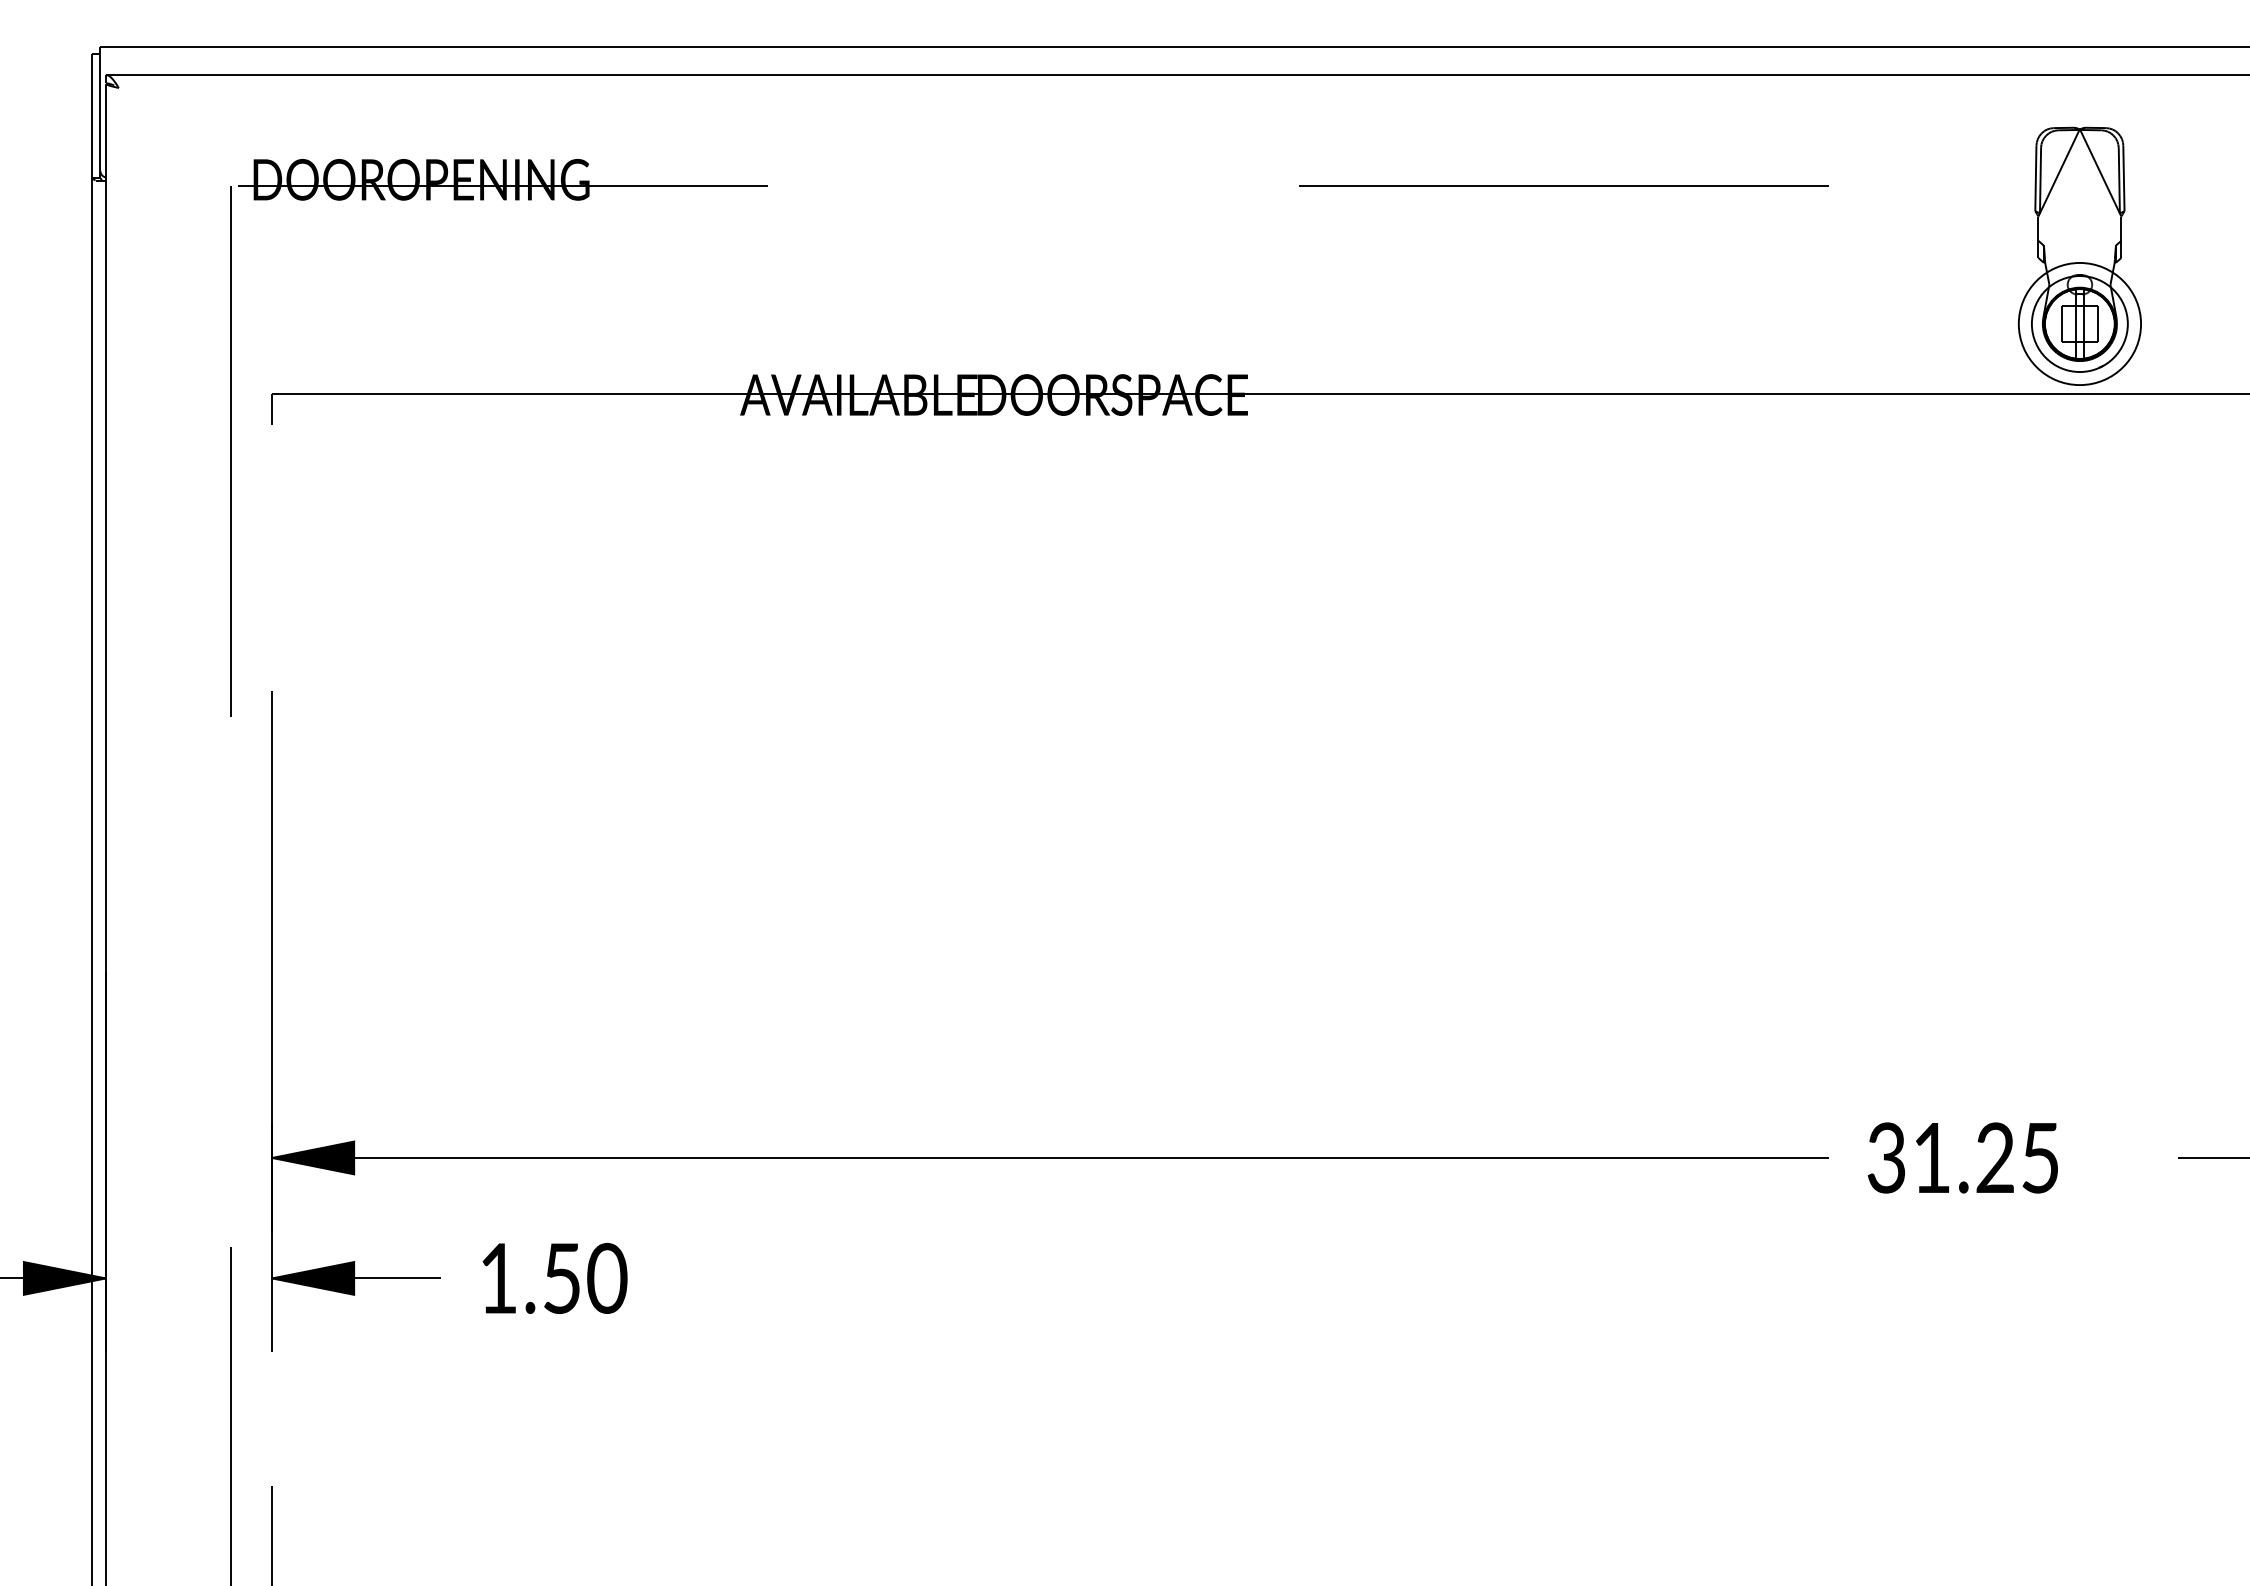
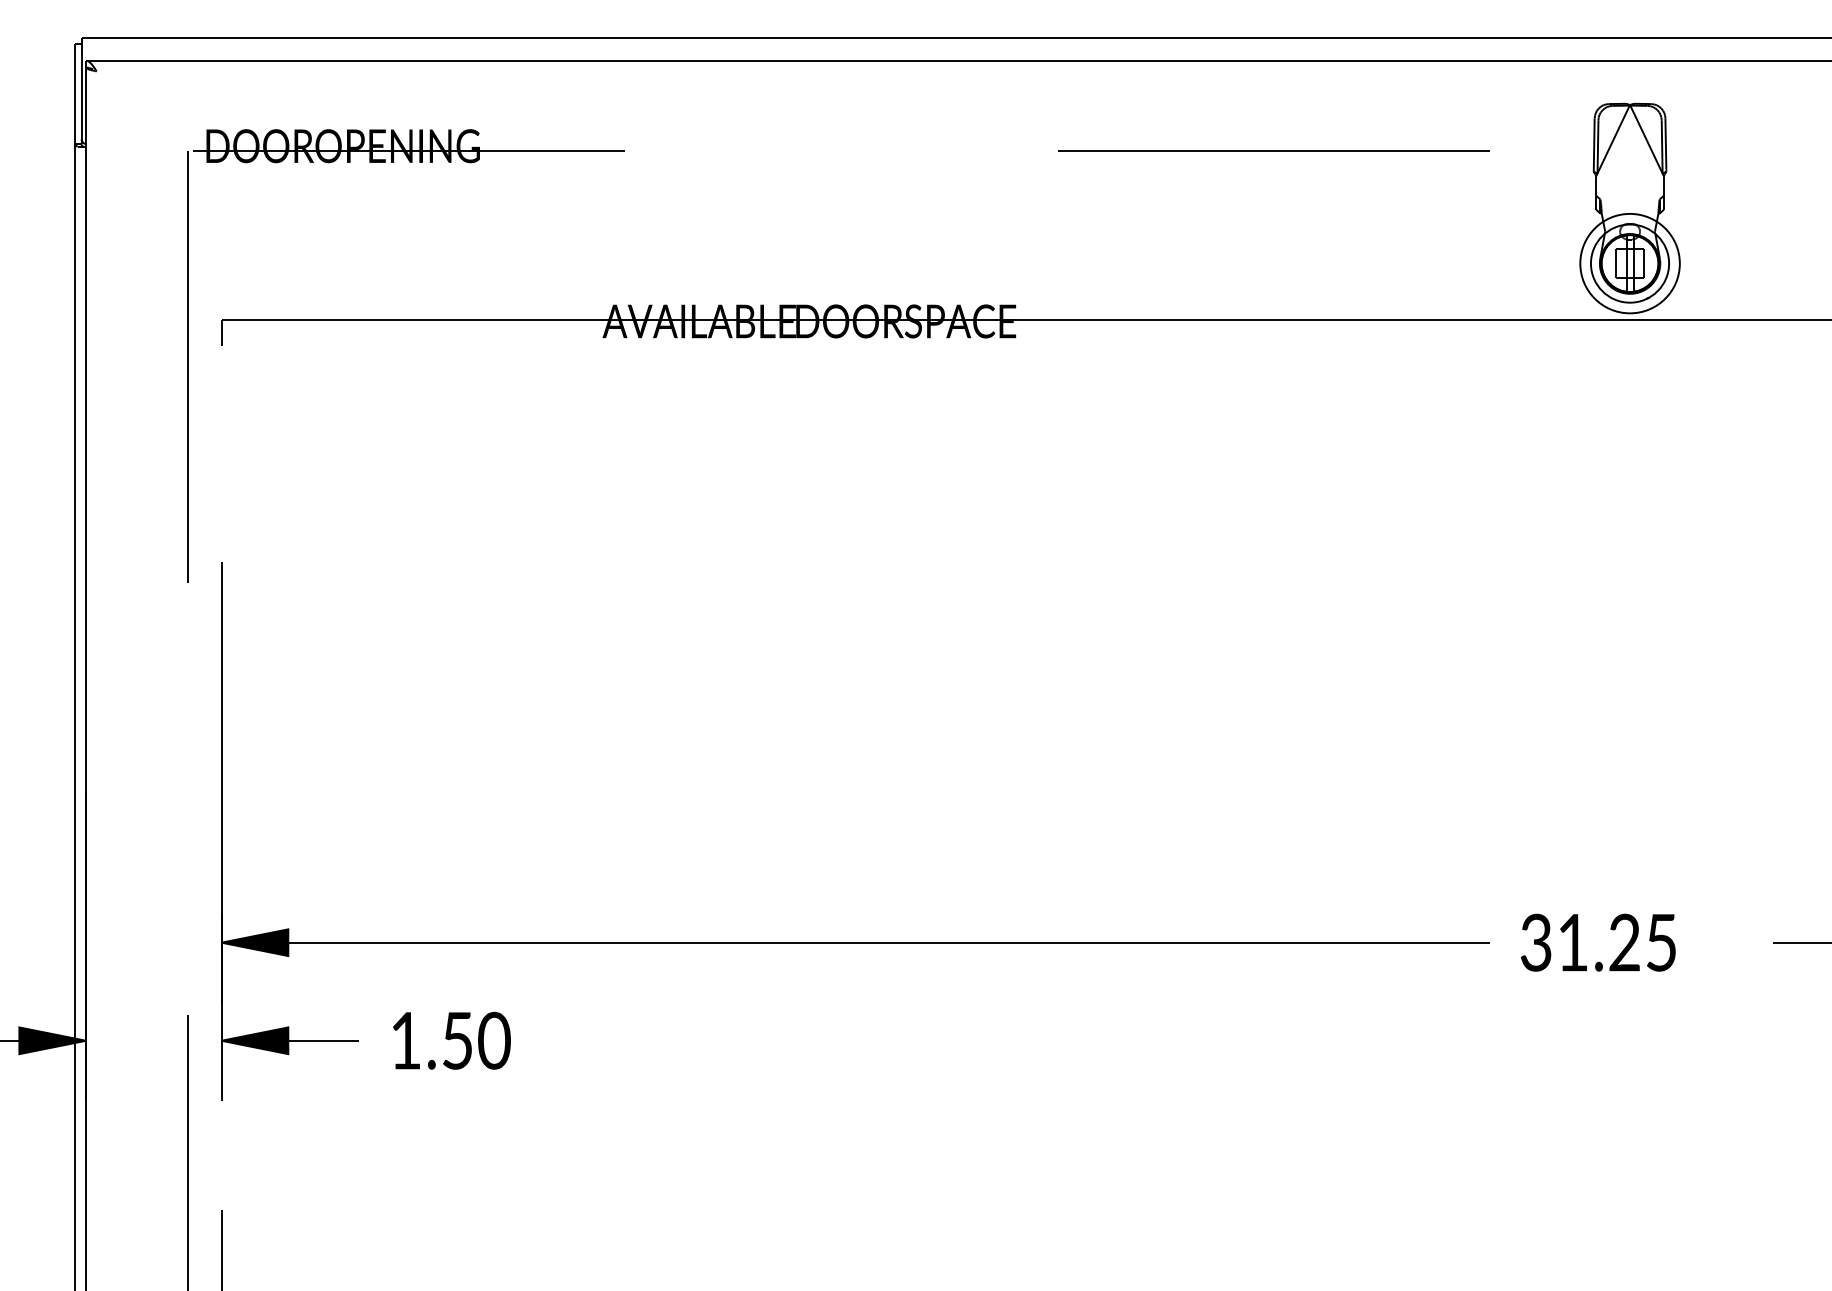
part: (2079, 255) -> (1629, 207), moved

